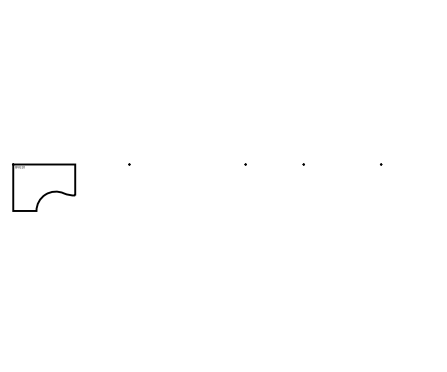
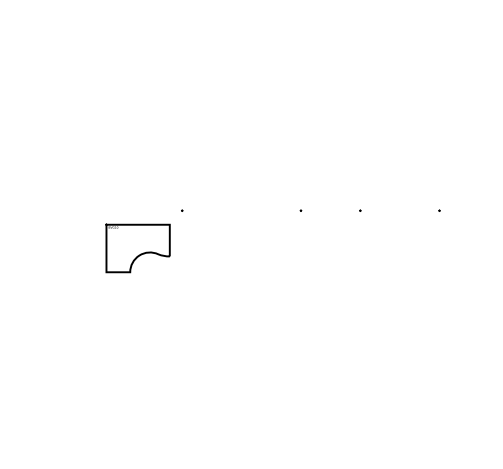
part: (43, 187) -> (137, 248), moved

